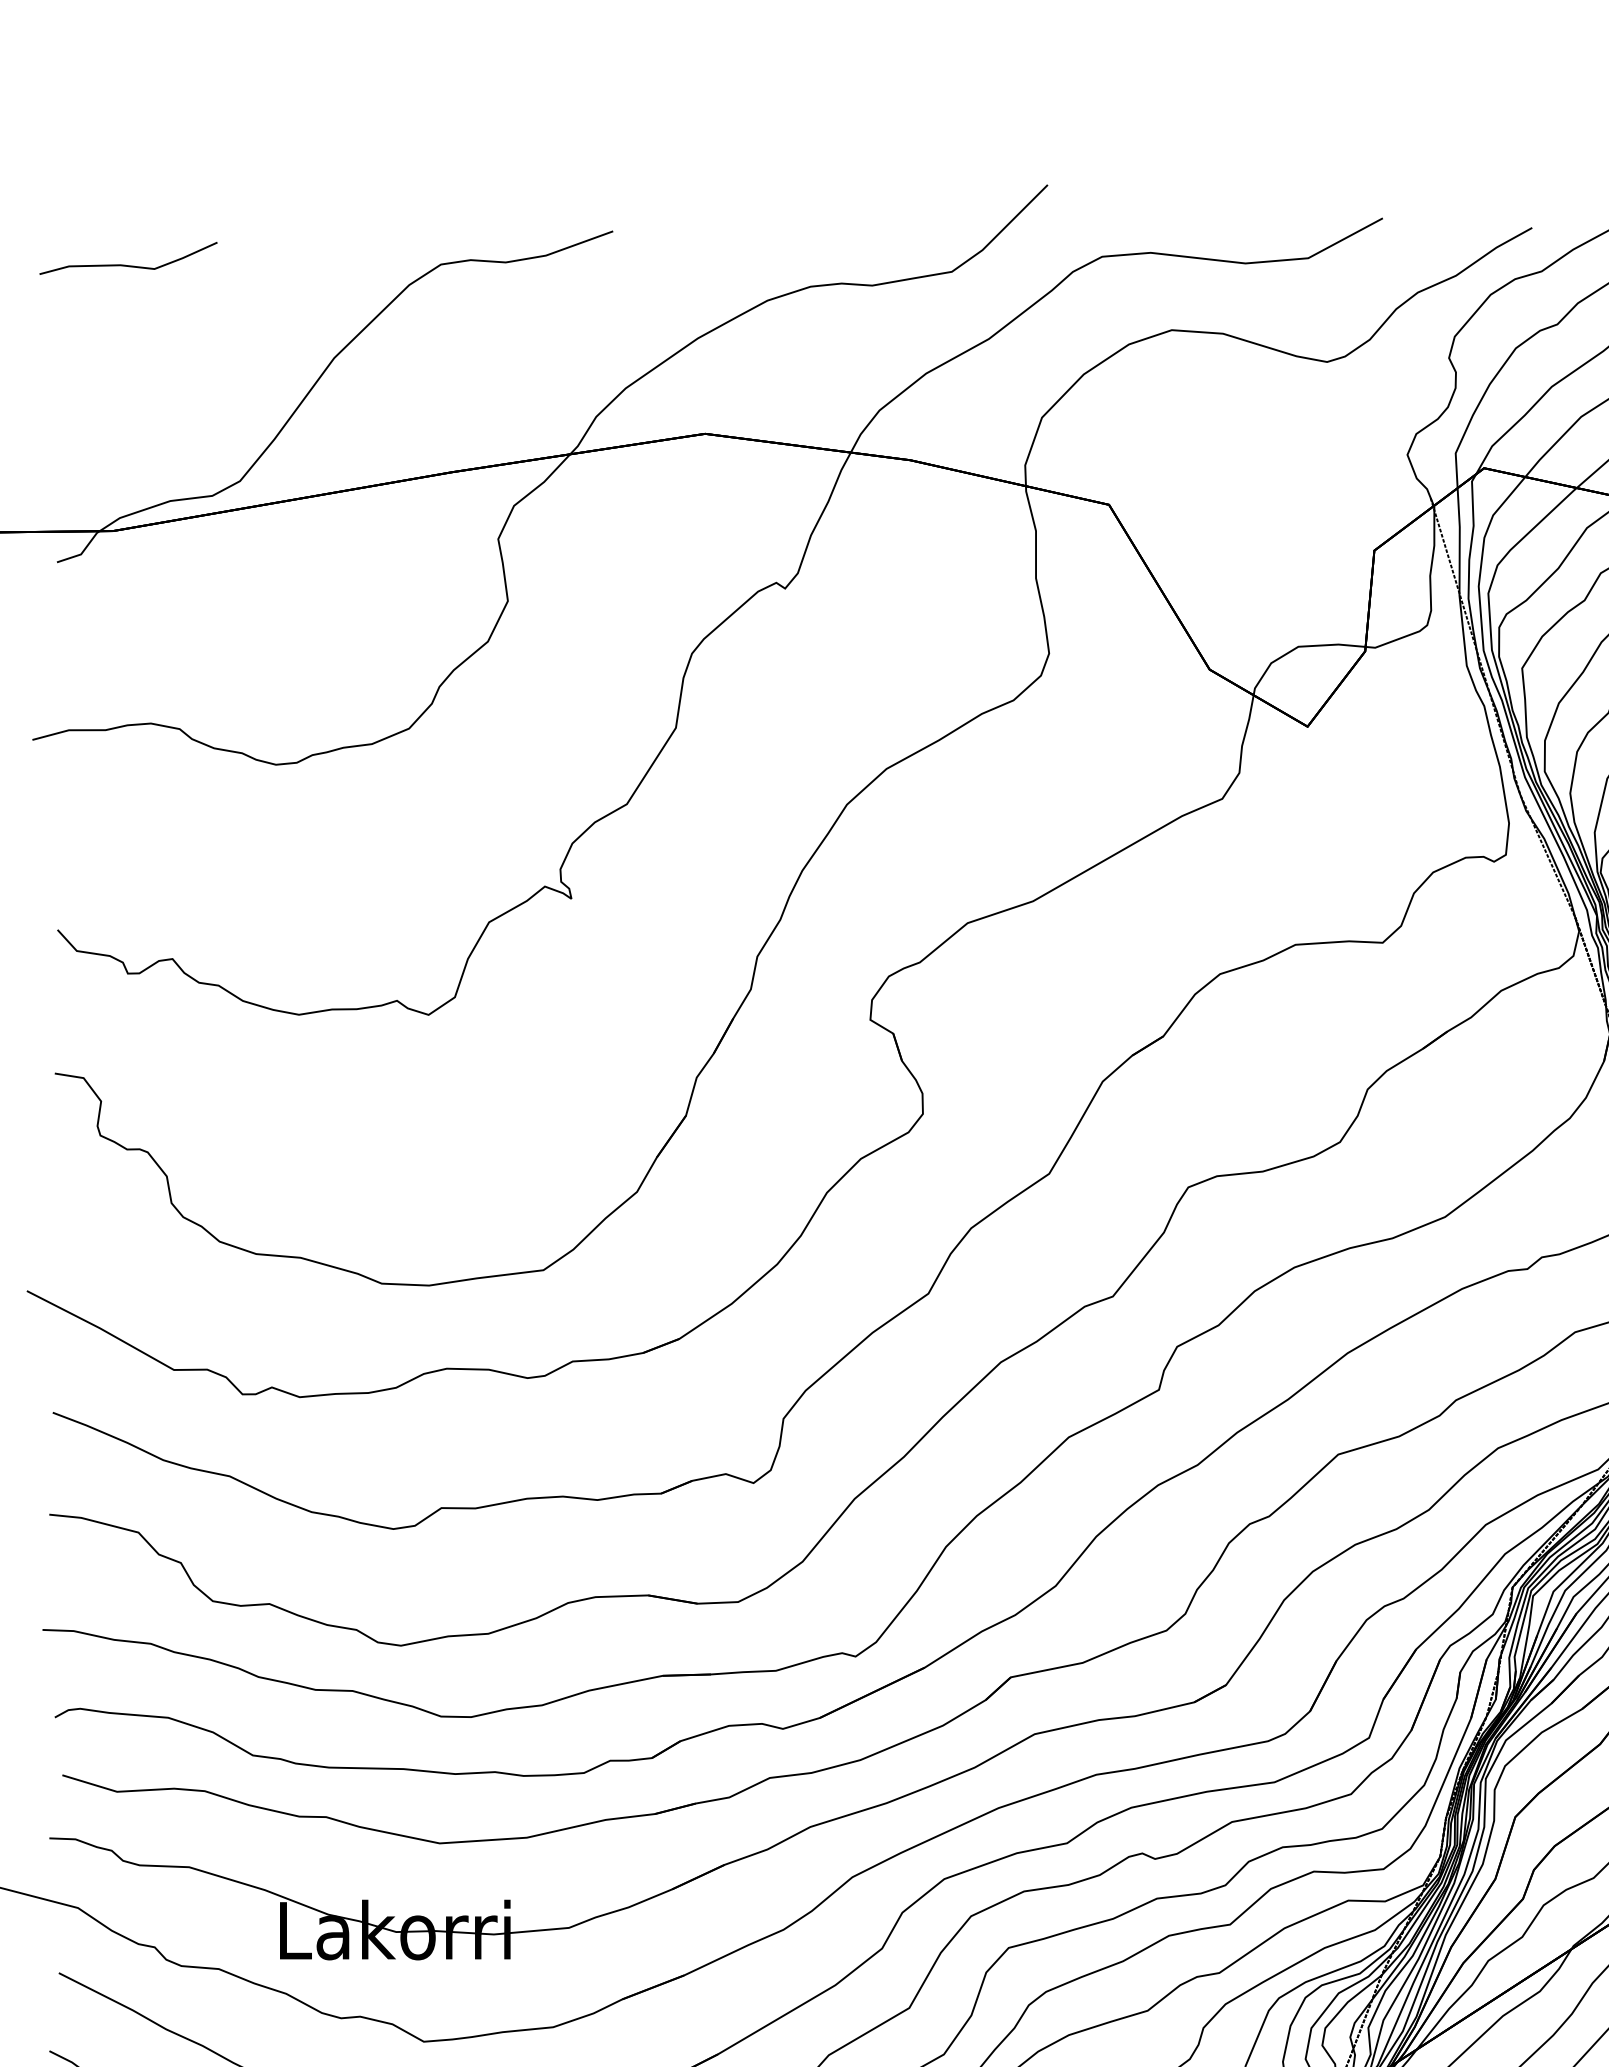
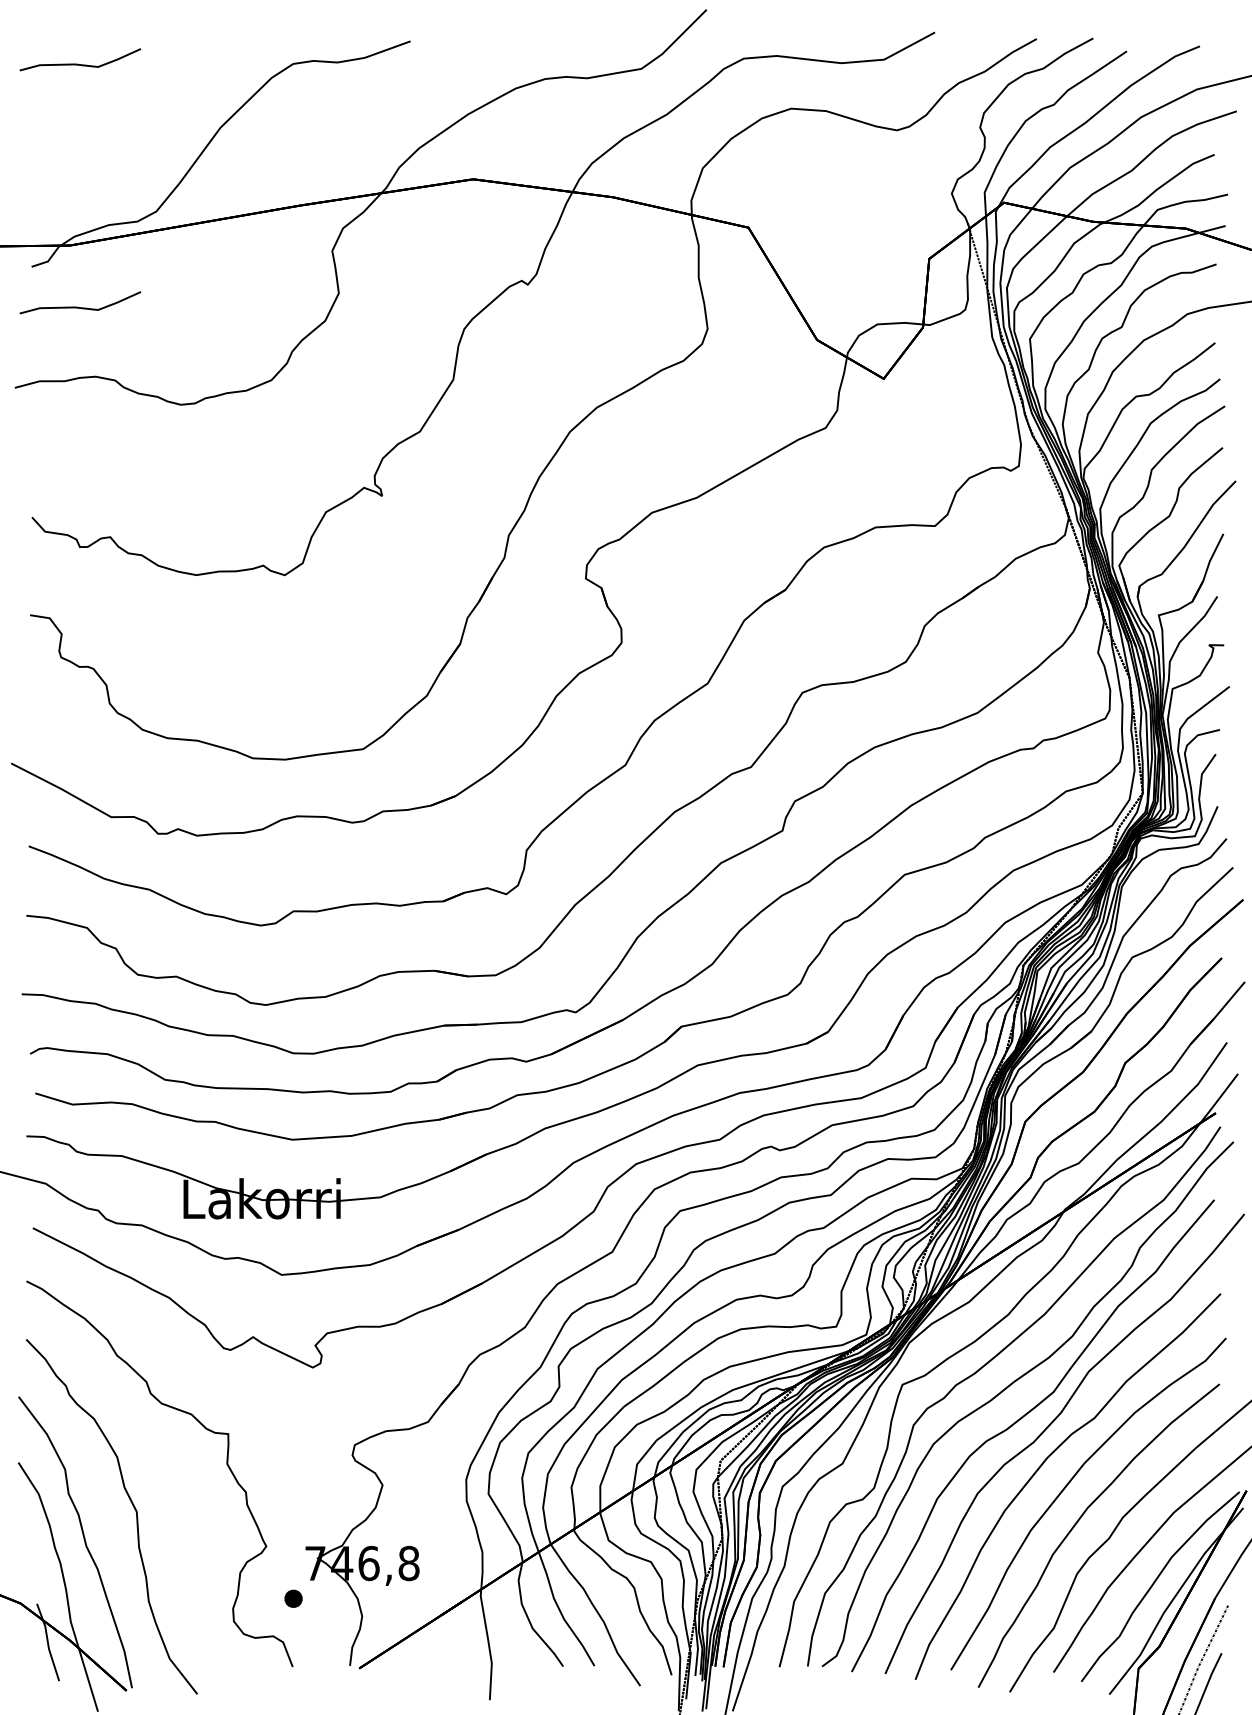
part: (128, 614) -> (80, 302), added

